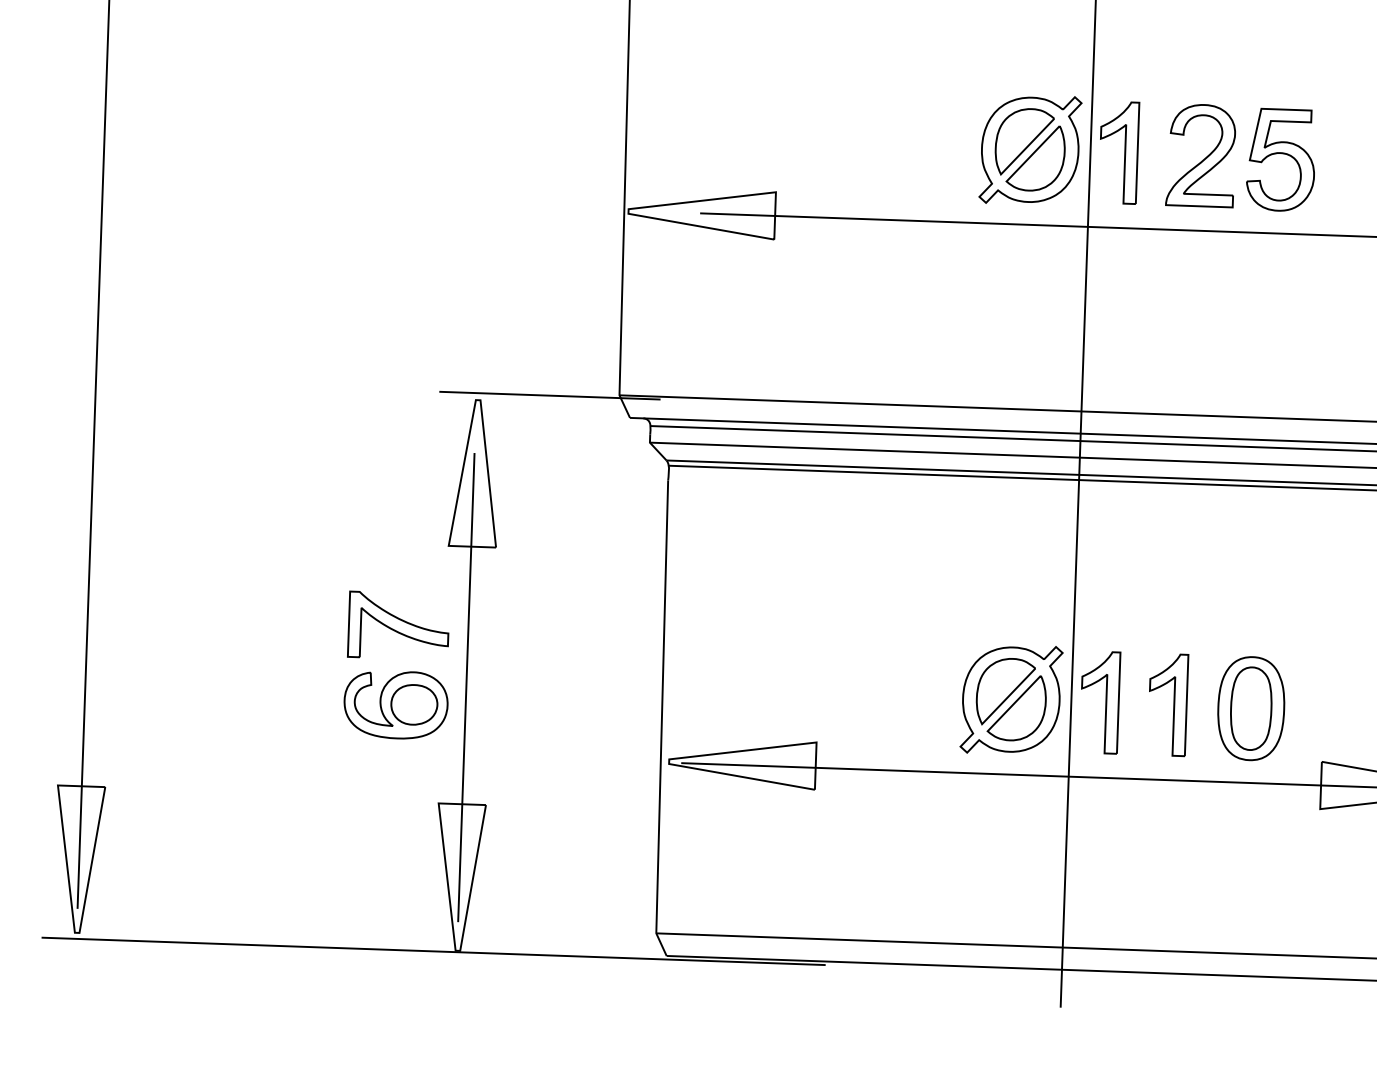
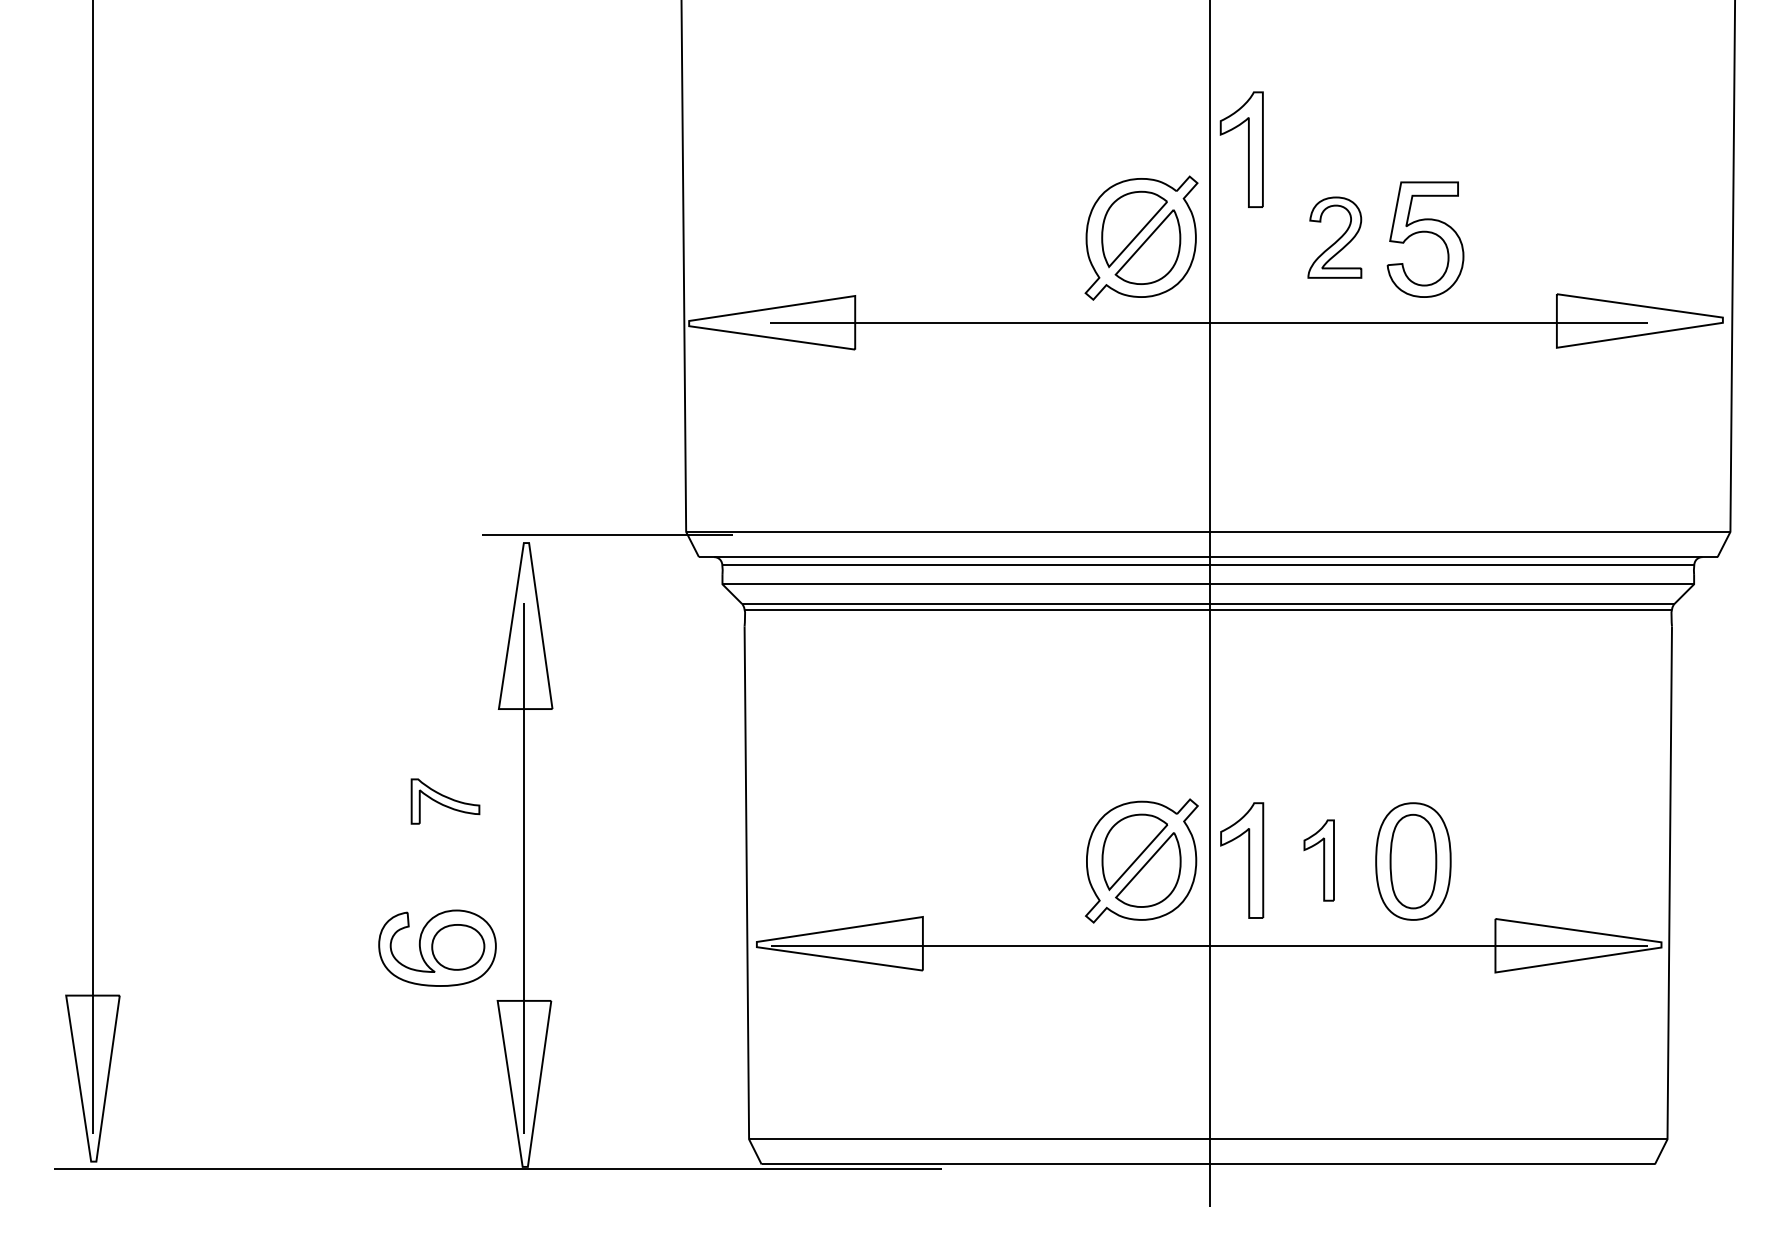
part: (1124, 152) -> (1248, 149), moved
part: (1200, 155) -> (1334, 237), size x0.7
part: (398, 625) -> (445, 801), size x0.6
part: (396, 704) -> (437, 947), moved
part: (1168, 704) -> (1319, 860), size x0.7

